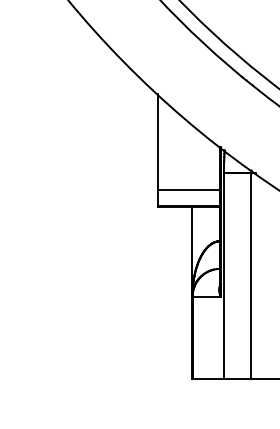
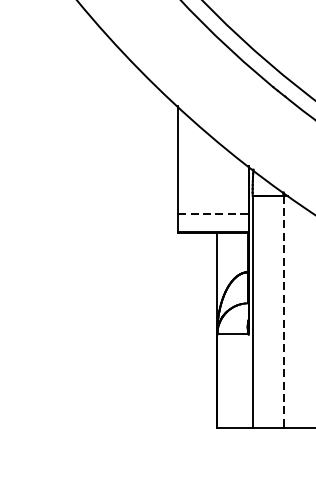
line: (189, 189) -> (213, 213), solid -> dashed
line: (251, 276) -> (283, 311), solid -> dashed

